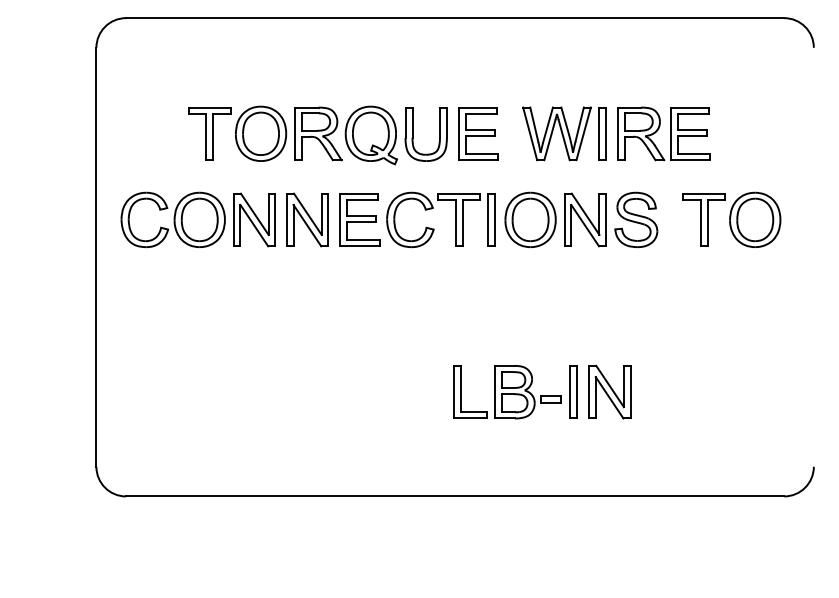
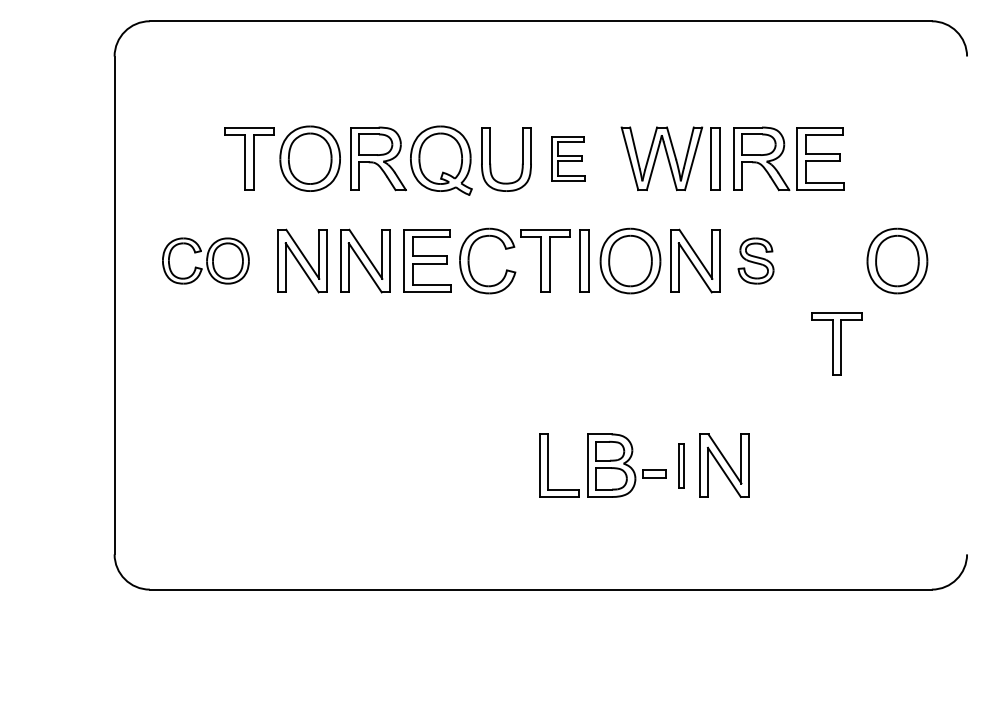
part: (478, 133) -> (568, 158), size x0.7
part: (172, 219) -> (205, 260), size x0.7
part: (635, 219) -> (755, 260), size x0.7
part: (703, 219) -> (836, 343), moved
part: (573, 391) -> (681, 465), size x0.7

